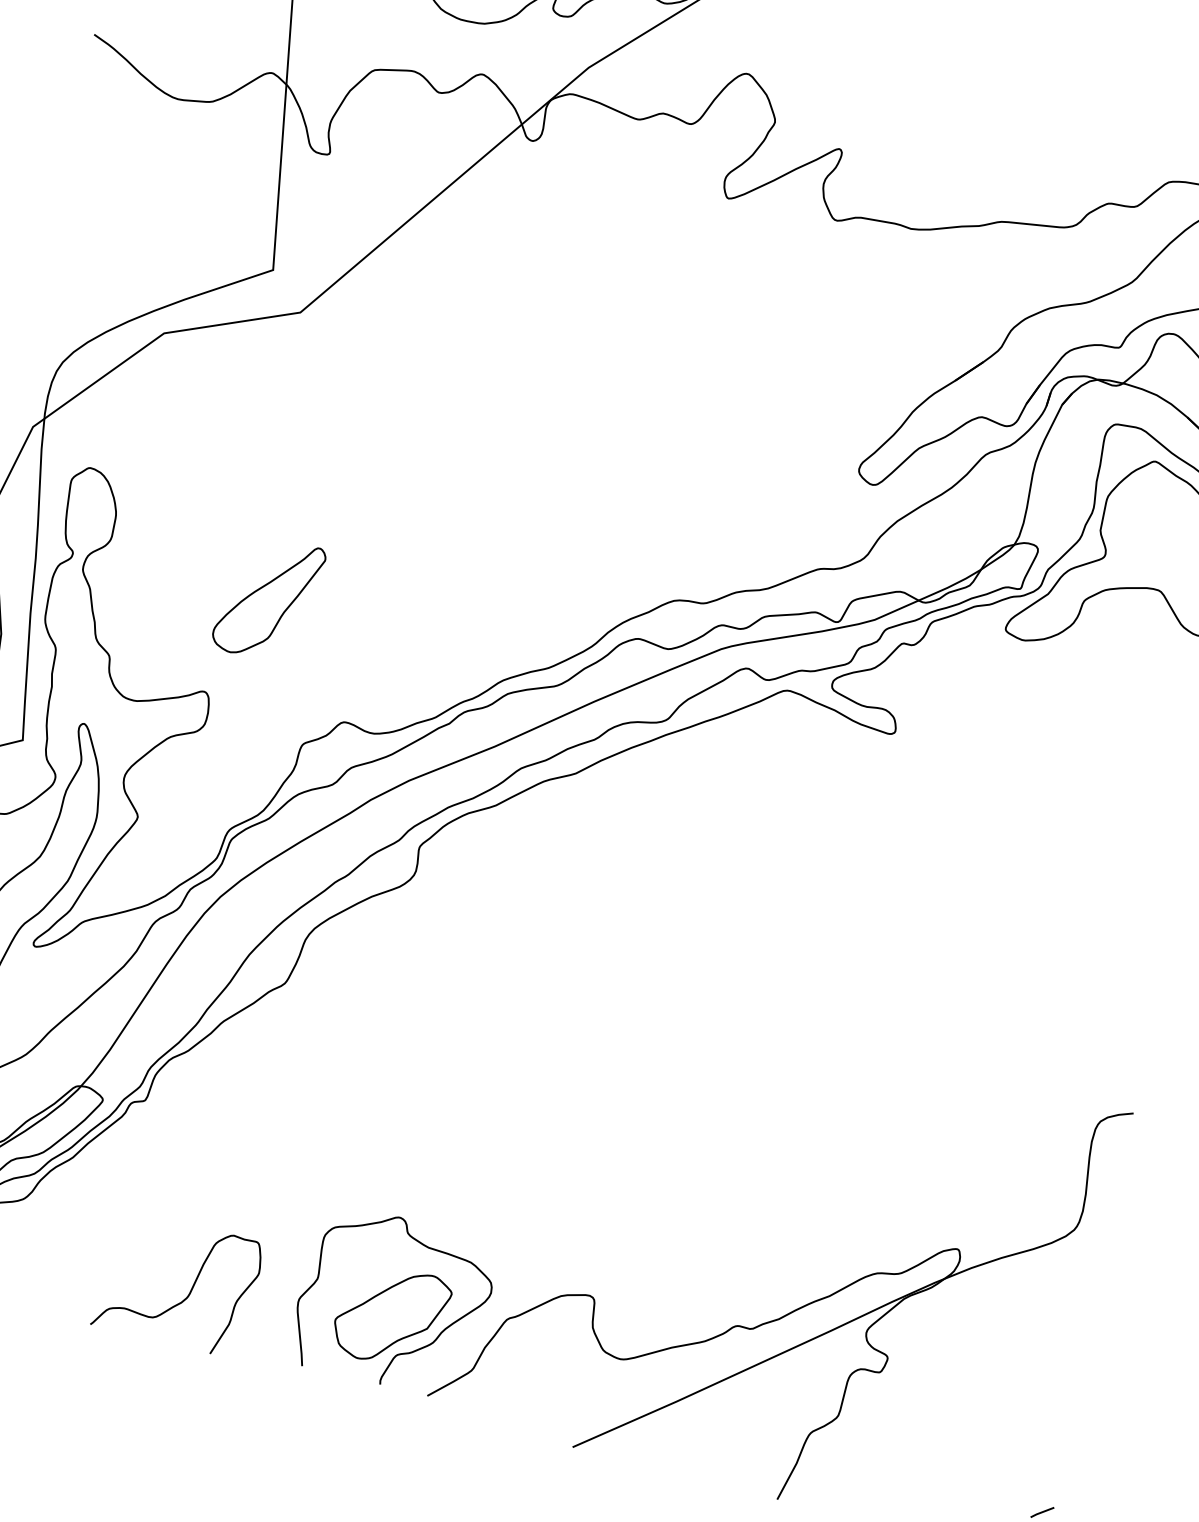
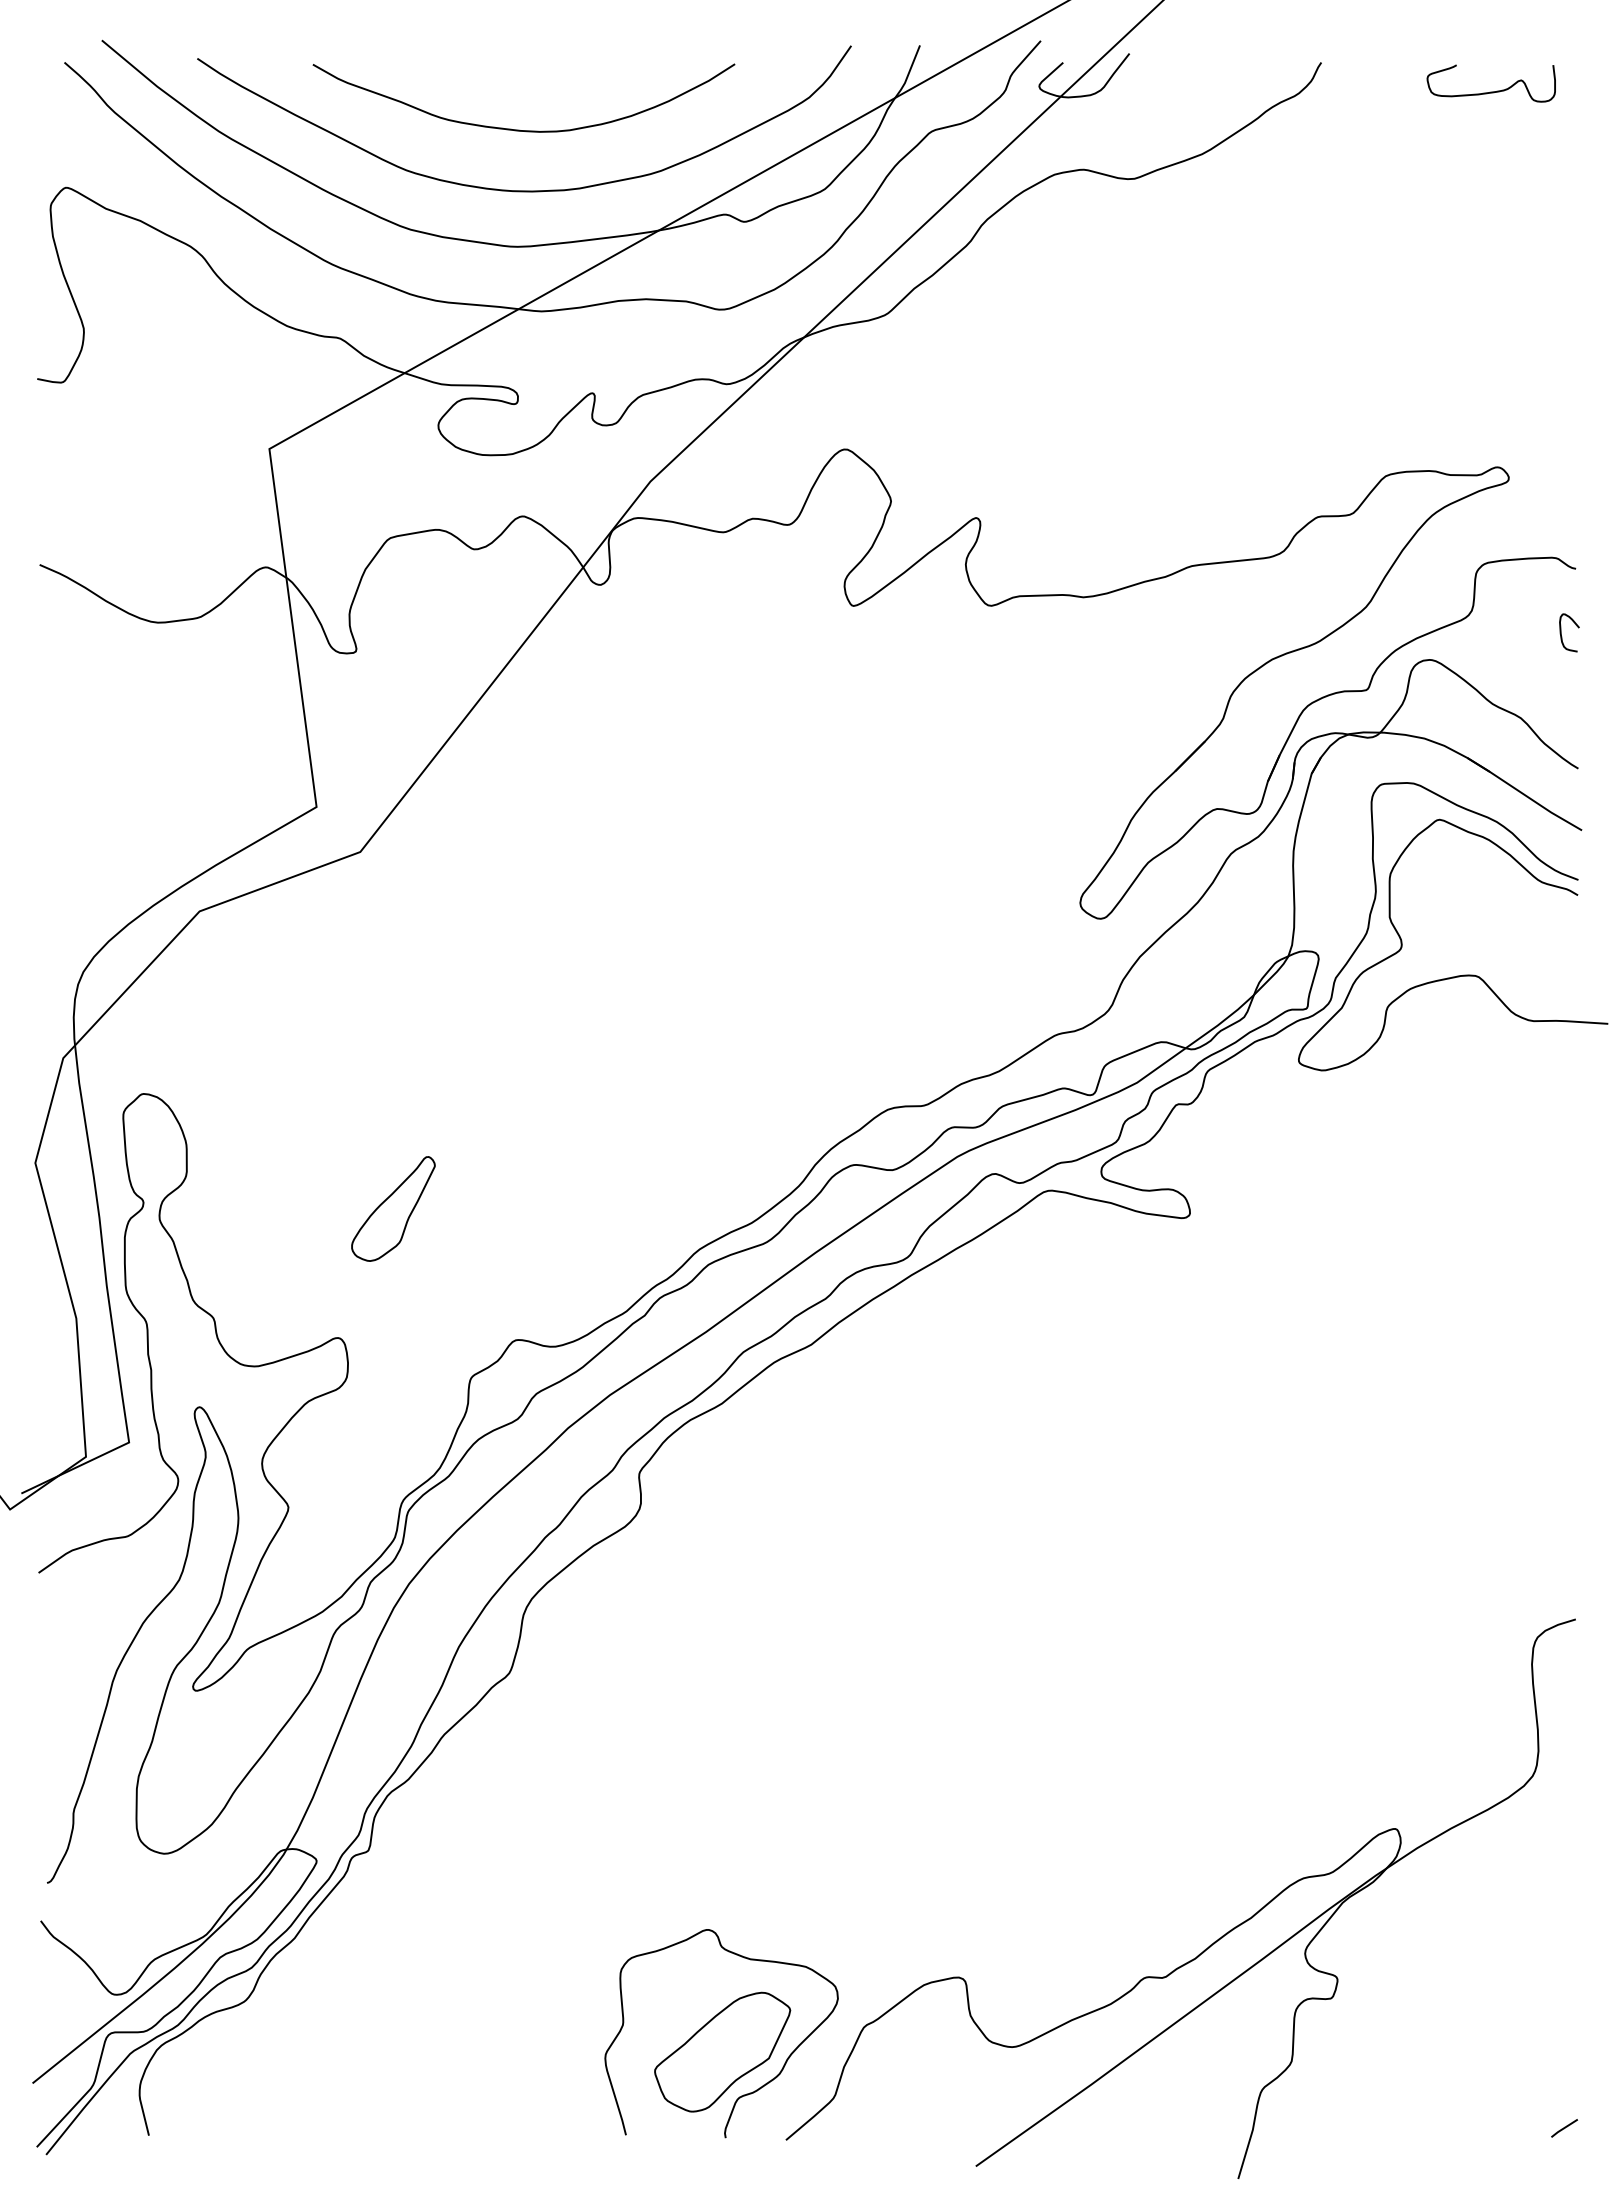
part: (268, 598) -> (393, 1208), size x0.7
curve: (189, 1291) -> (470, 2072), removed

